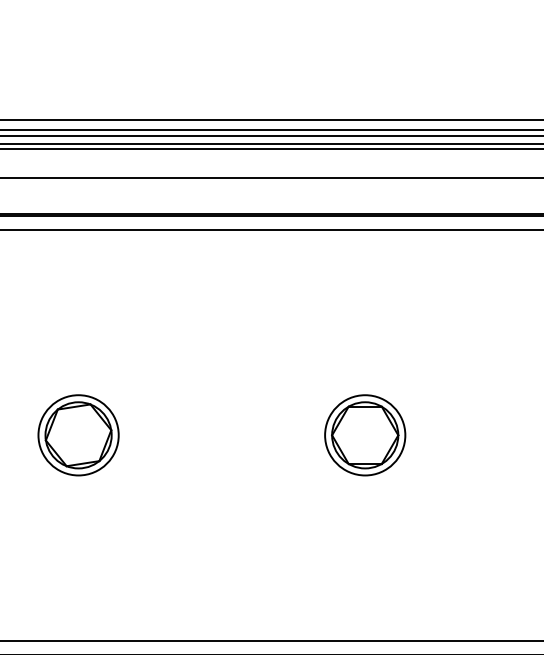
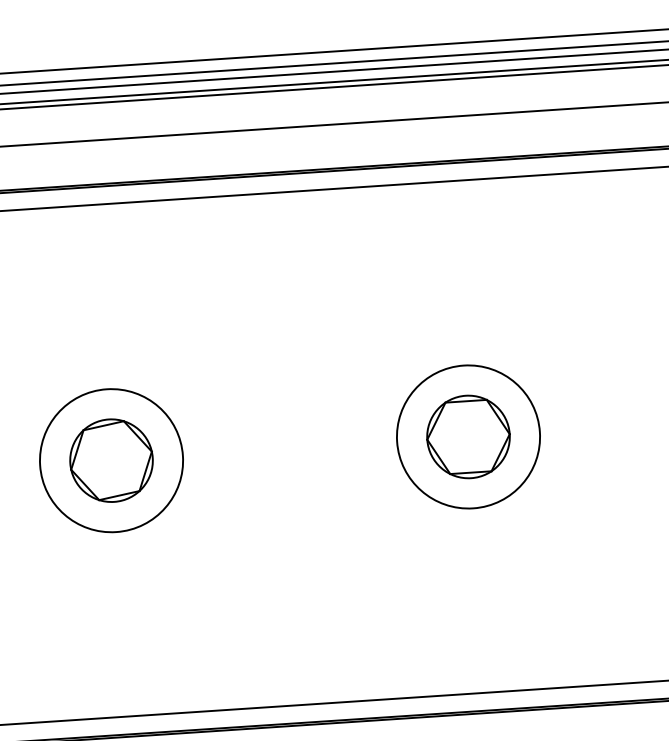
circle: (78, 435) -> (111, 460), size x1.43
circle: (364, 435) -> (467, 437), size x1.43

